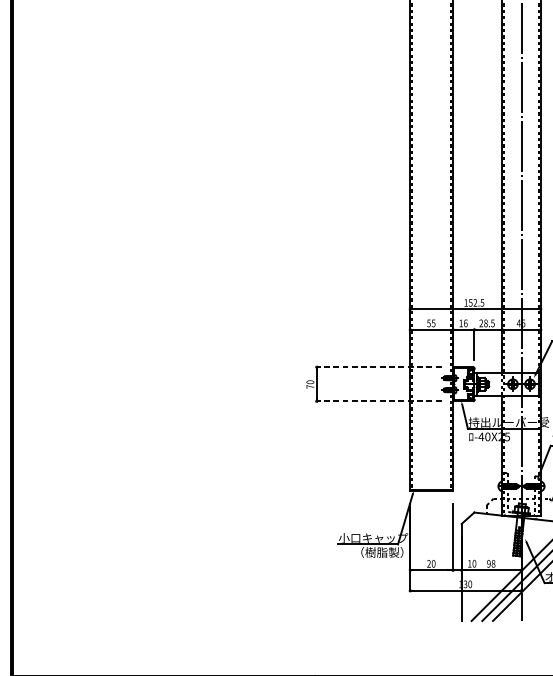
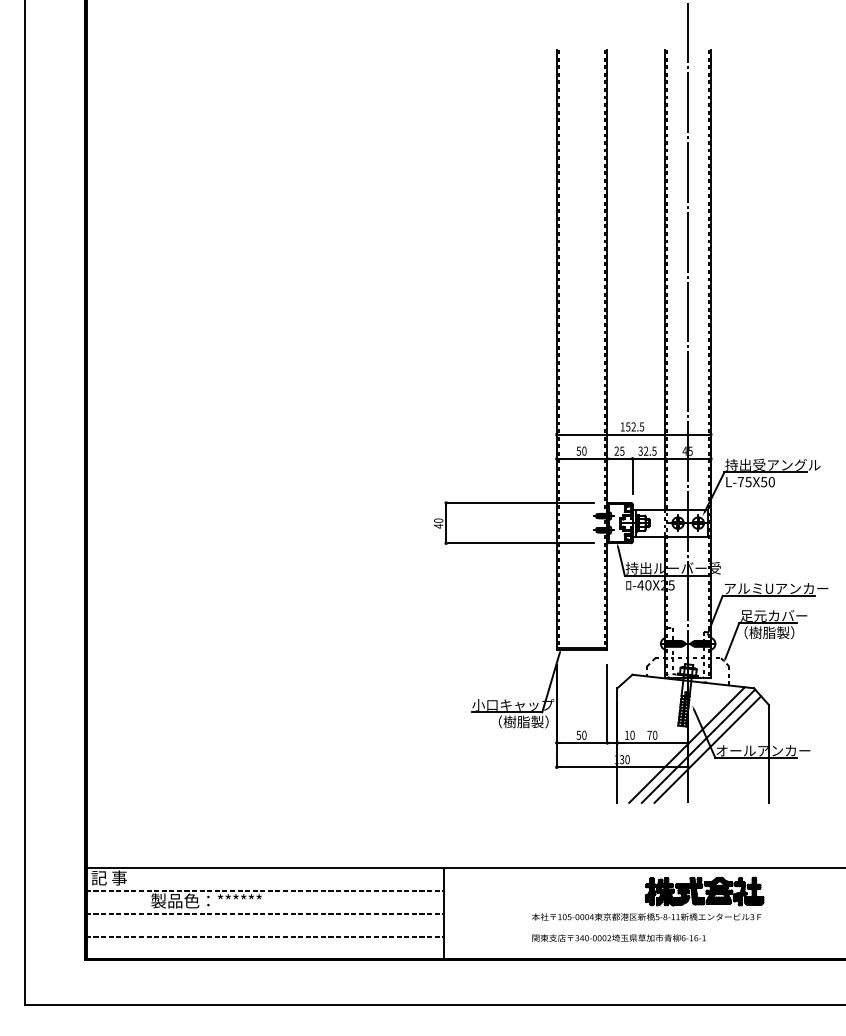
text: (433, 322) -> (584, 450), 55 -> 50
text: (463, 322) -> (619, 450), 16 -> 25
text: (483, 322) -> (643, 450), 28.5 -> 32.5
line: (378, 366) -> (519, 502), dashed -> solid
text: (310, 386) -> (438, 525), 70 -> 40
line: (378, 401) -> (519, 543), dashed -> solid
text: (428, 563) -> (578, 734), 20 -> 50
text: (491, 563) -> (652, 734), 98 -> 70

